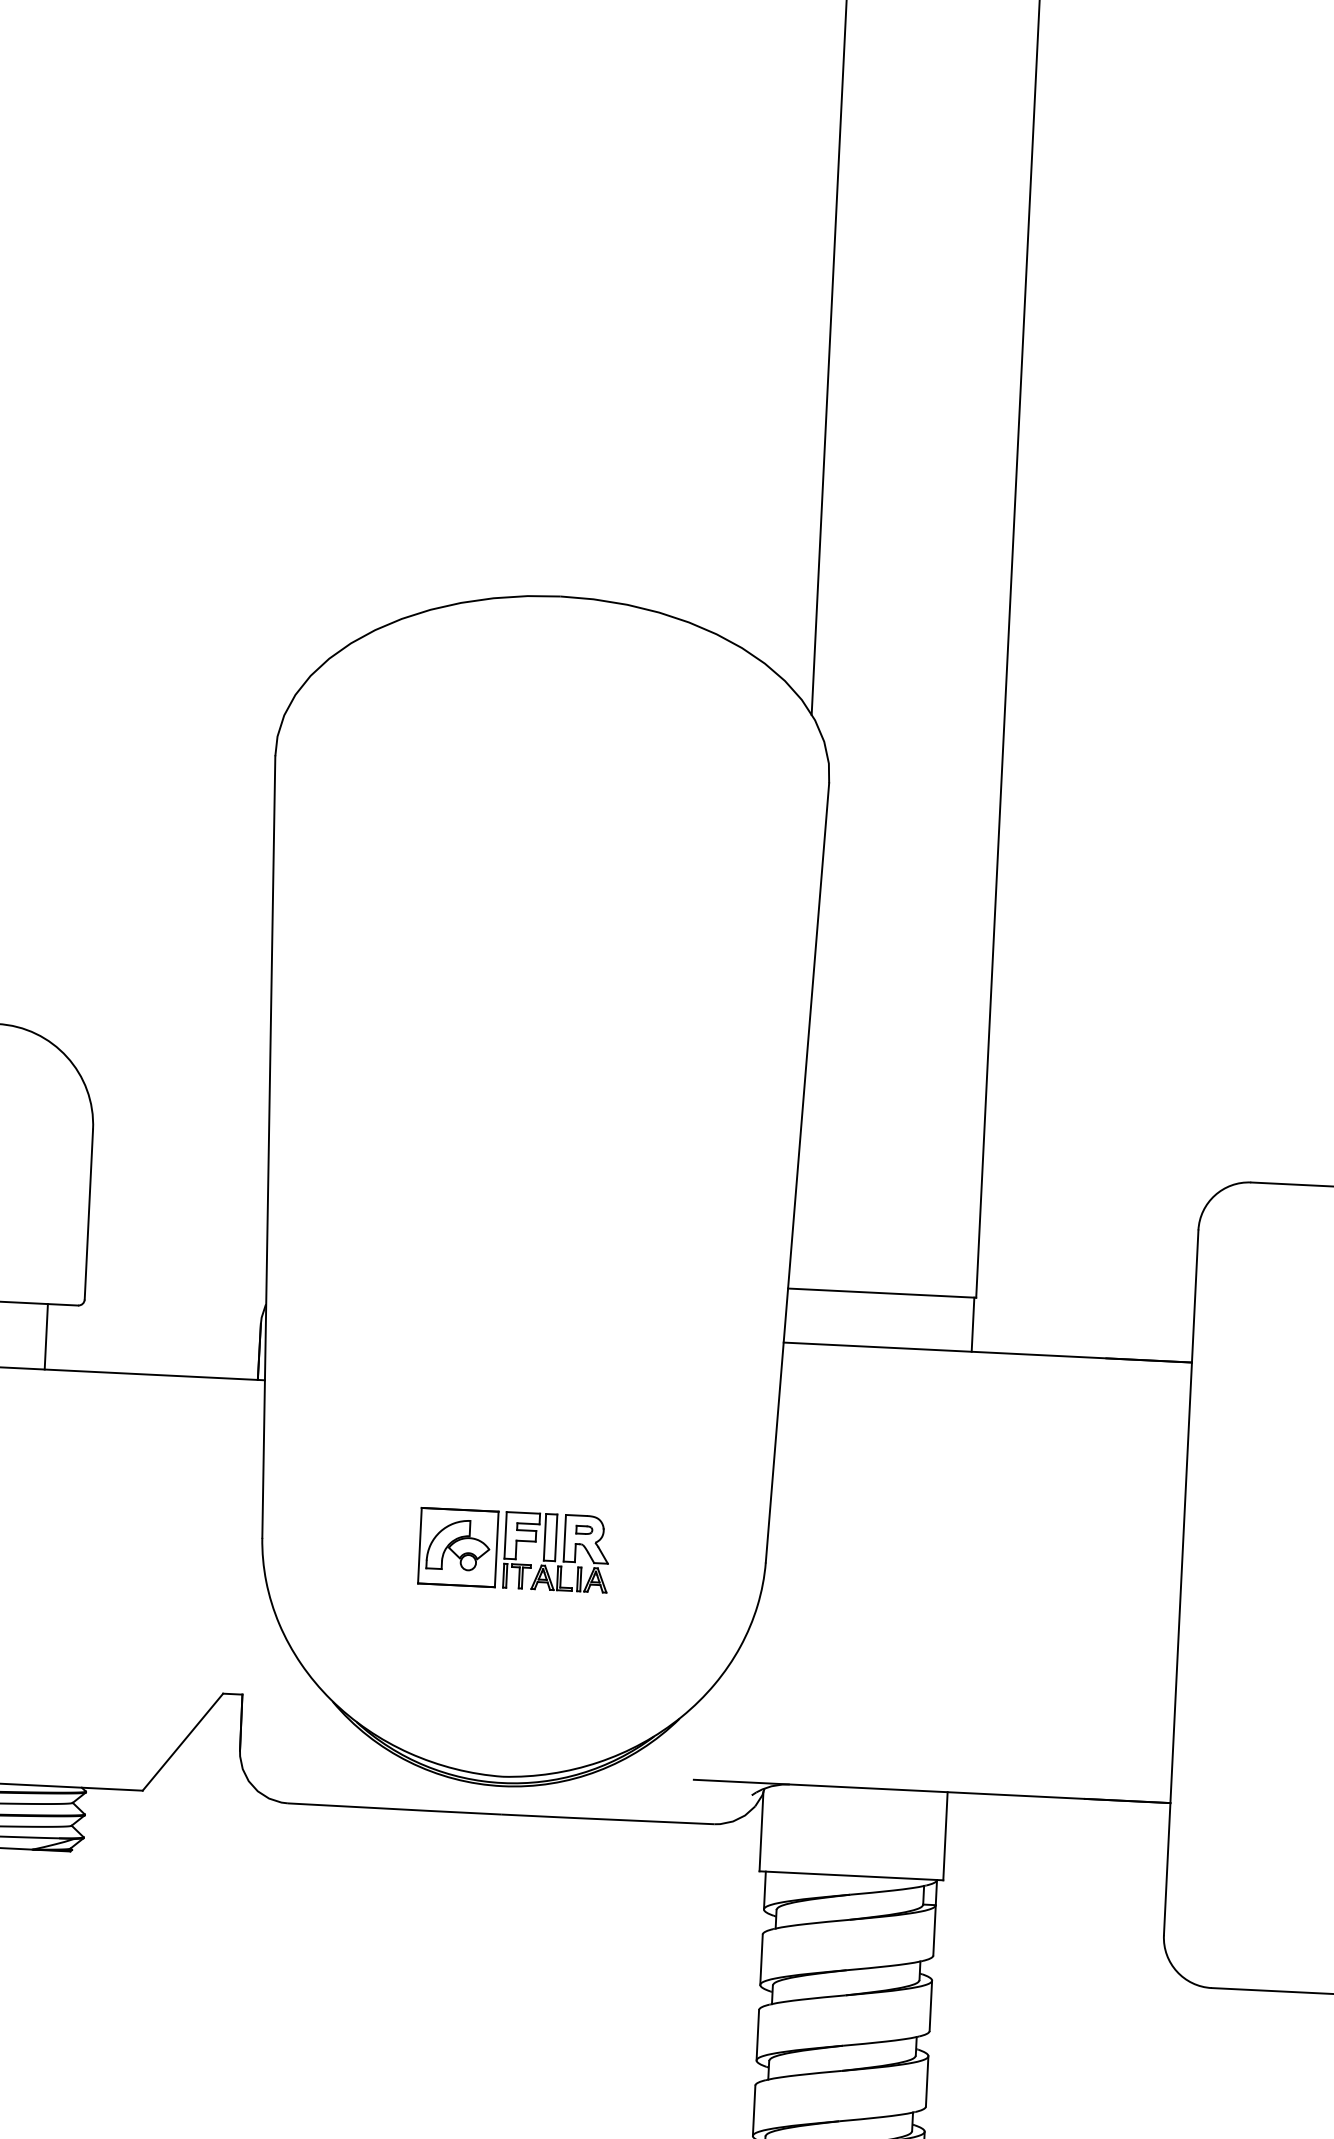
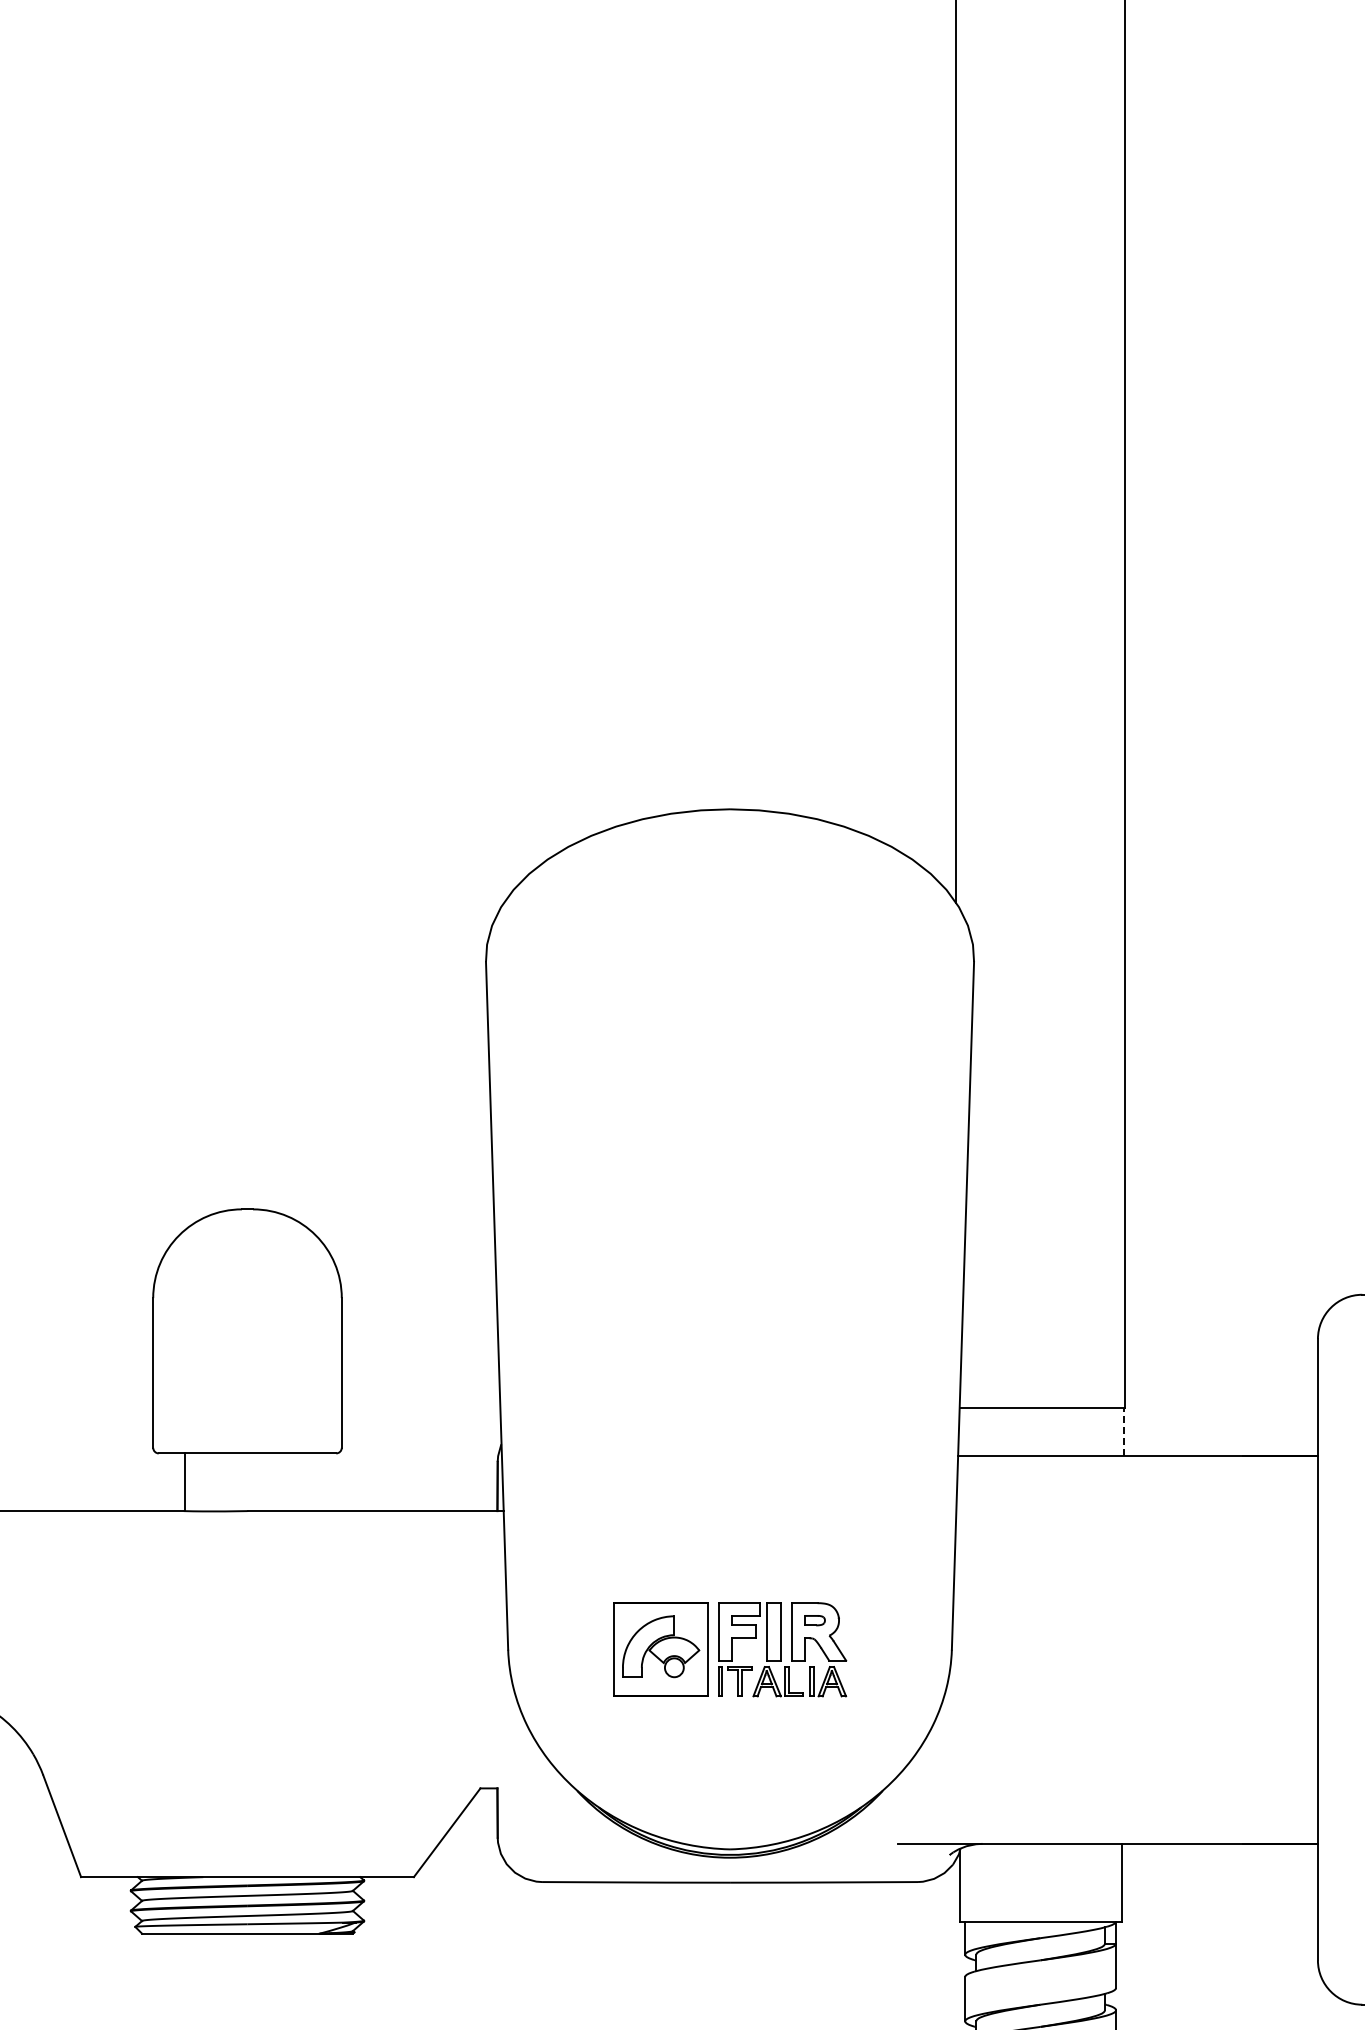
line: (972, 1324) -> (1123, 1431), solid -> dashed
line: (46, 1337) -> (309, 1482), removed
part: (514, 1549) -> (730, 1649), size x1.4

